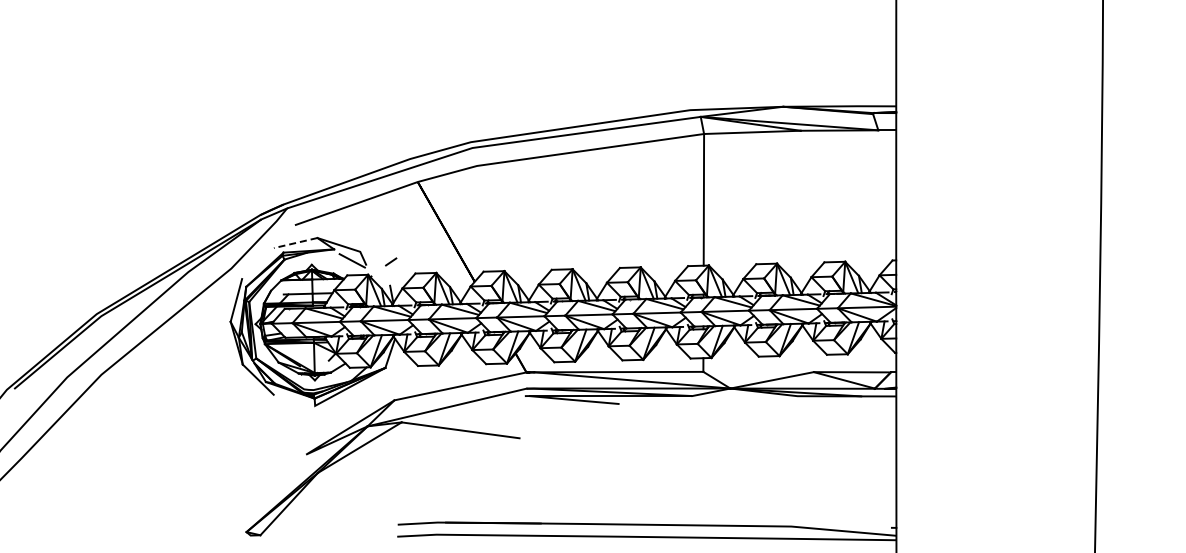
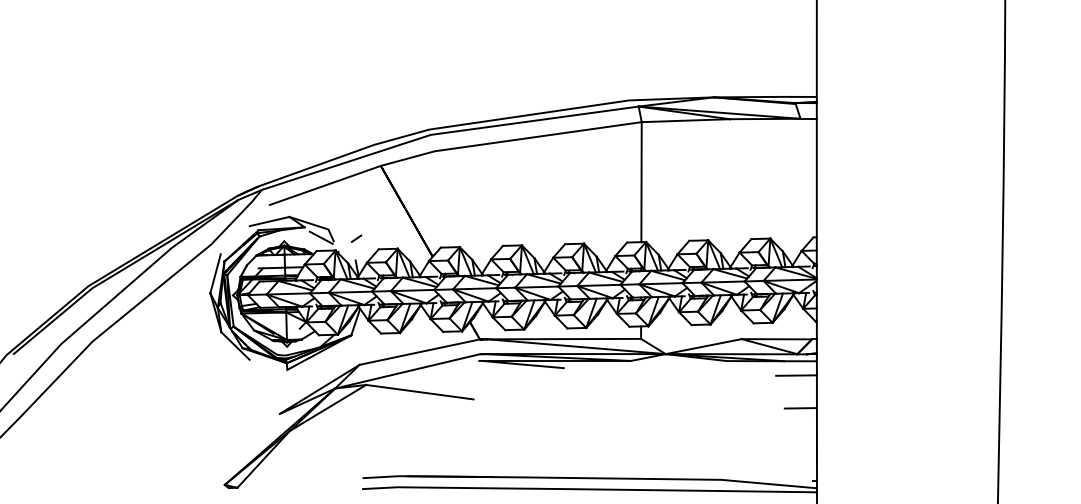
line: (295, 243) -> (269, 221), dashed -> solid
line: (873, 411) -> (796, 375), added
line: (878, 447) -> (800, 407), added

